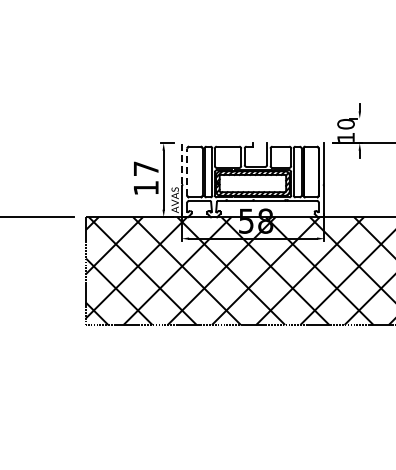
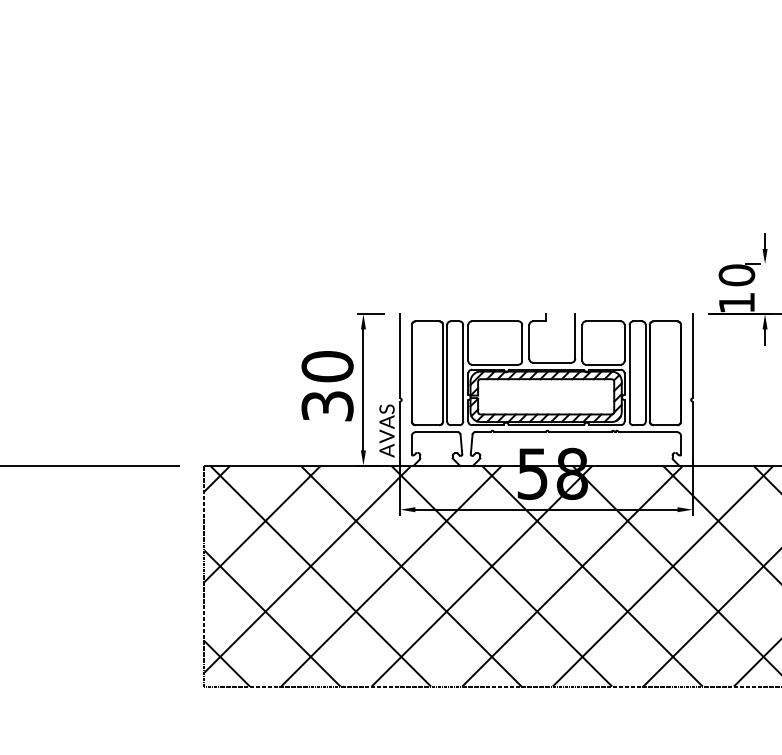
line: (181, 163) -> (399, 355), dashed -> solid
line: (187, 172) -> (412, 374), dashed -> solid
text: (145, 178) -> (326, 386), 17 -> 30

